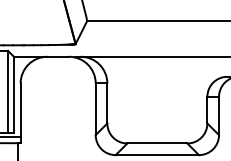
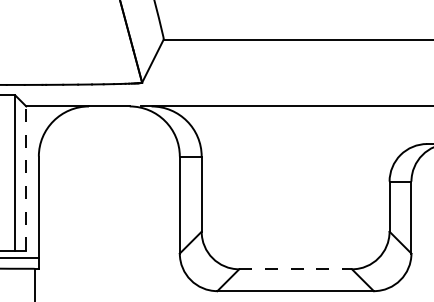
line: (13, 94) -> (25, 177), solid -> dashed
line: (157, 143) -> (295, 269), solid -> dashed

